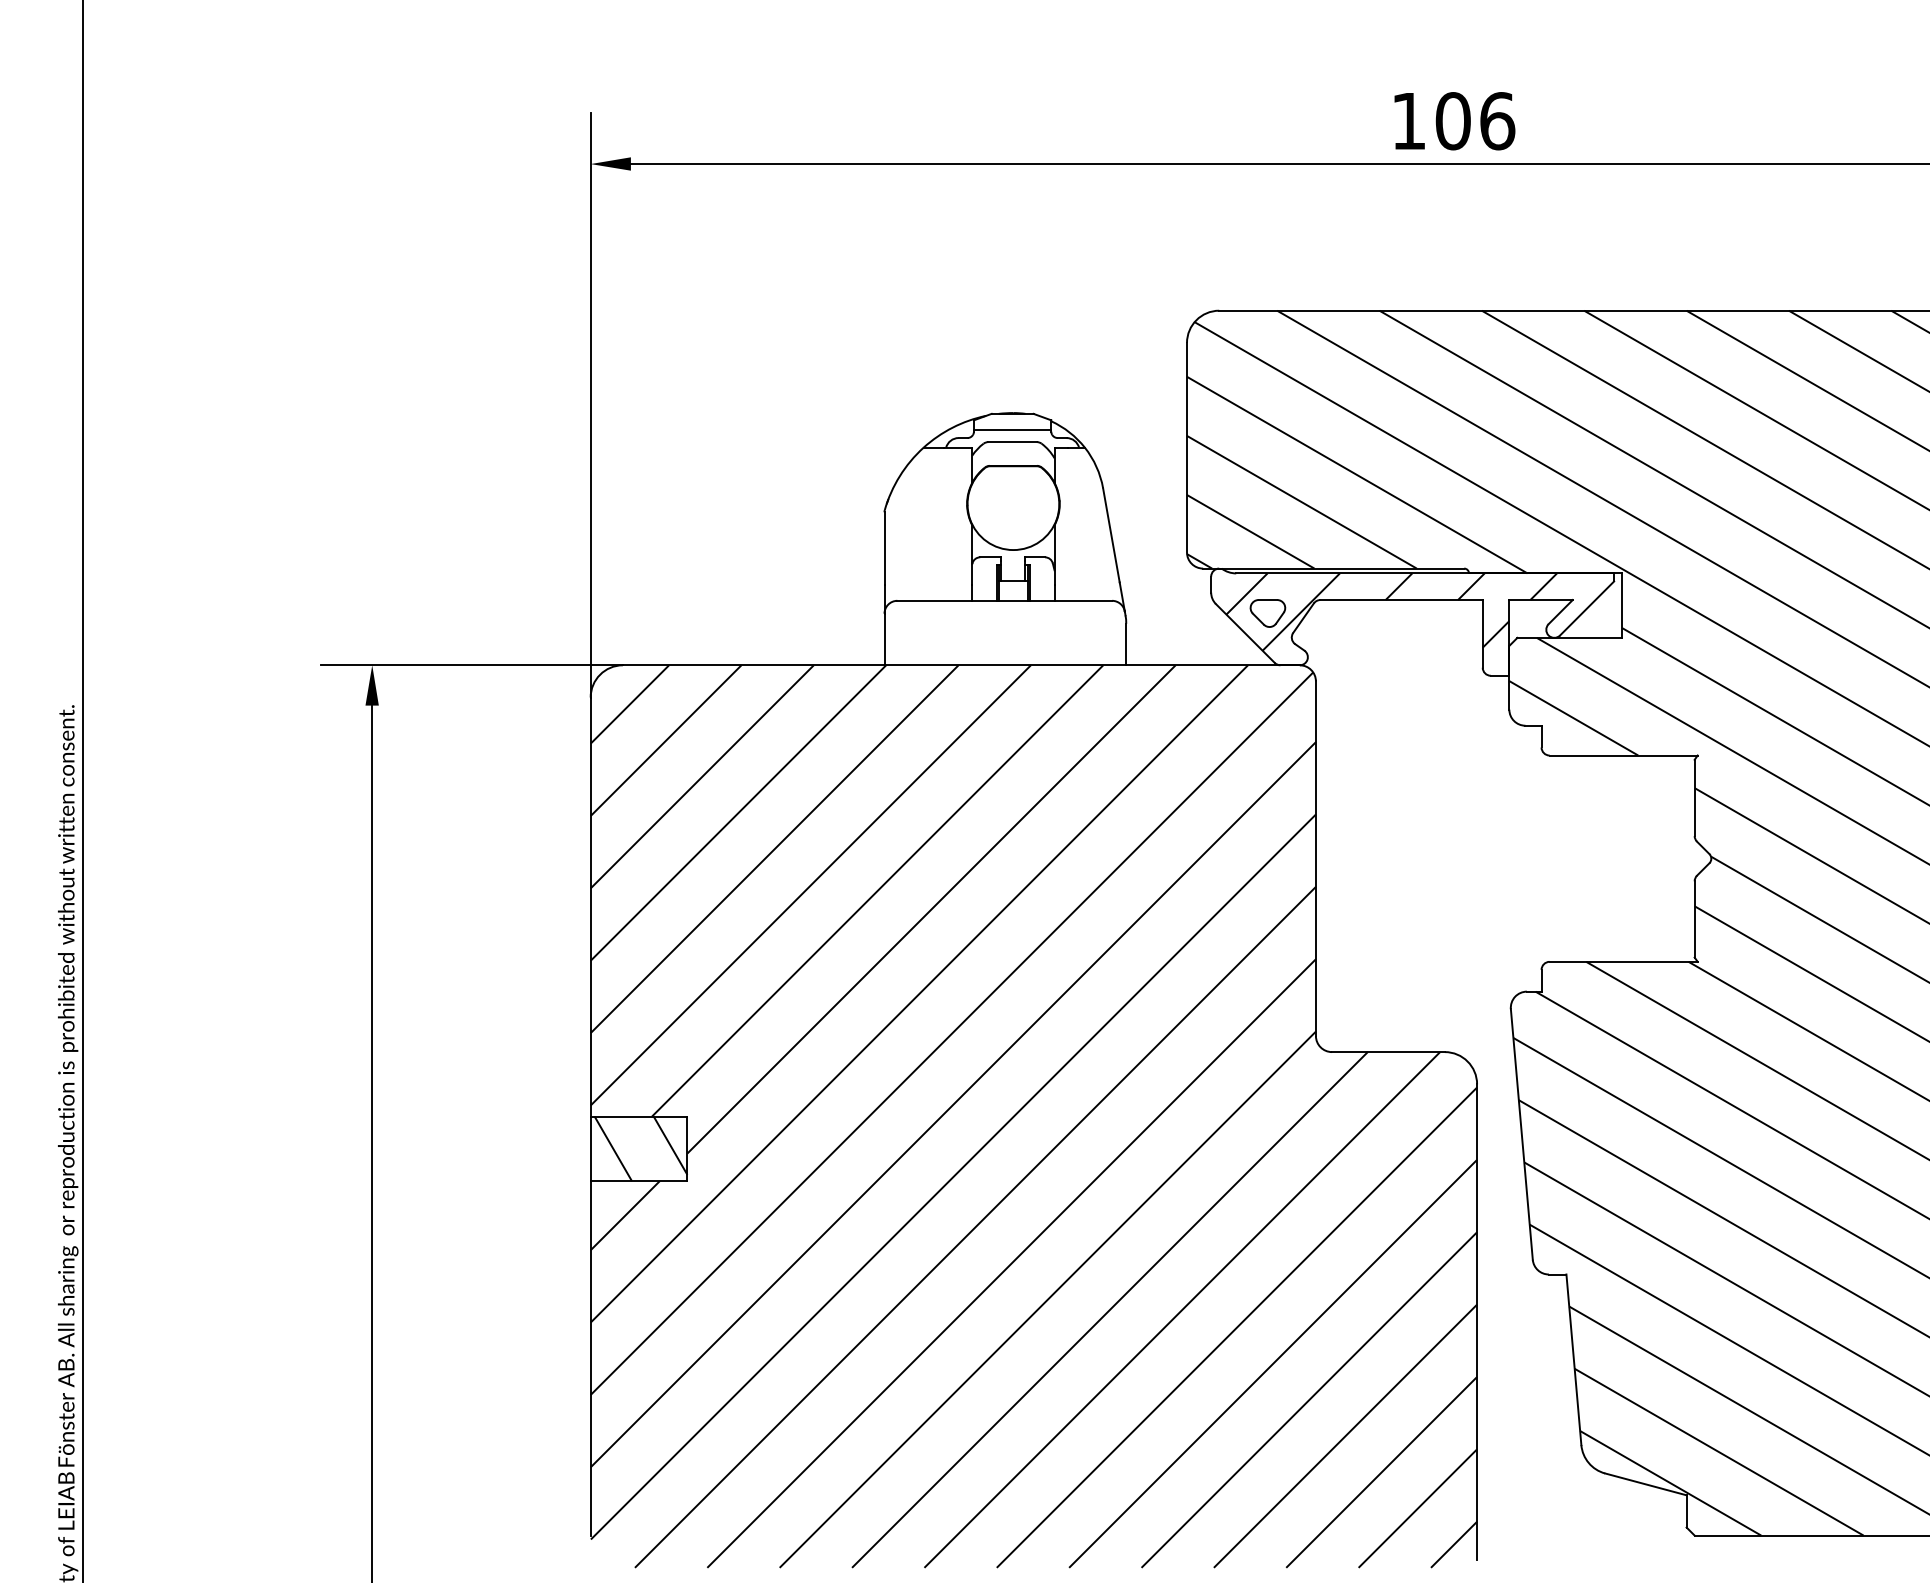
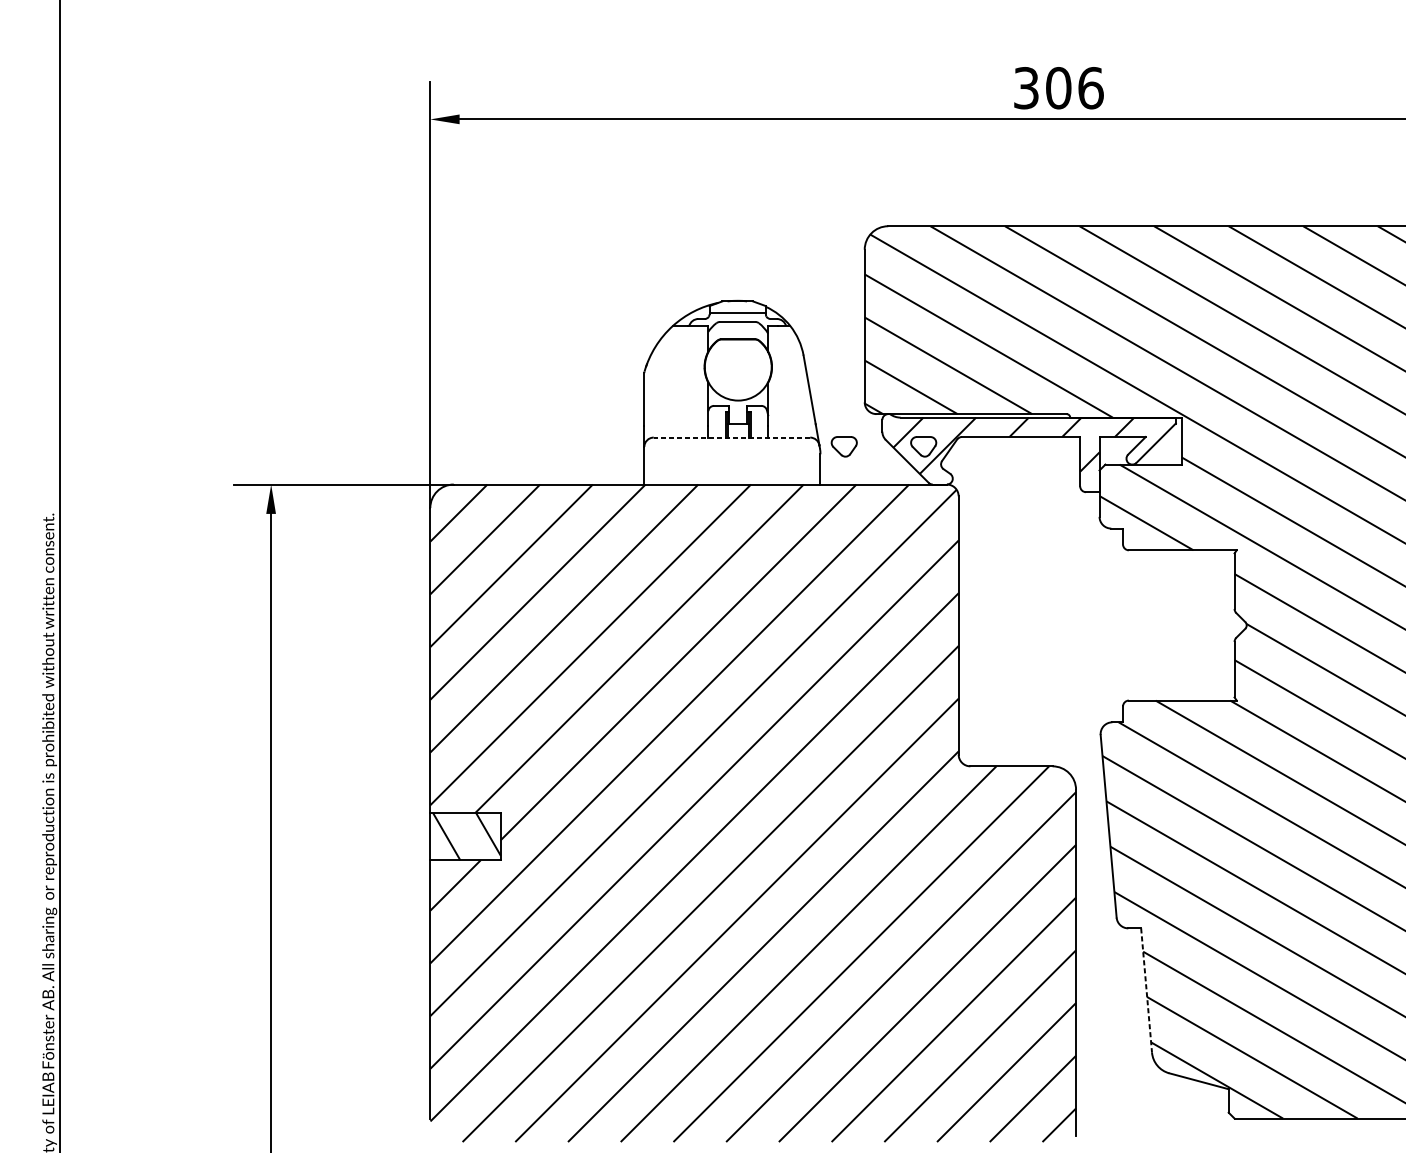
text: (1408, 121) -> (1026, 88), 106 -> 306
line: (1004, 600) -> (731, 437), solid -> dashed
part: (1158, 613) -> (843, 446), added
line: (1573, 1359) -> (1146, 990), solid -> dashed

